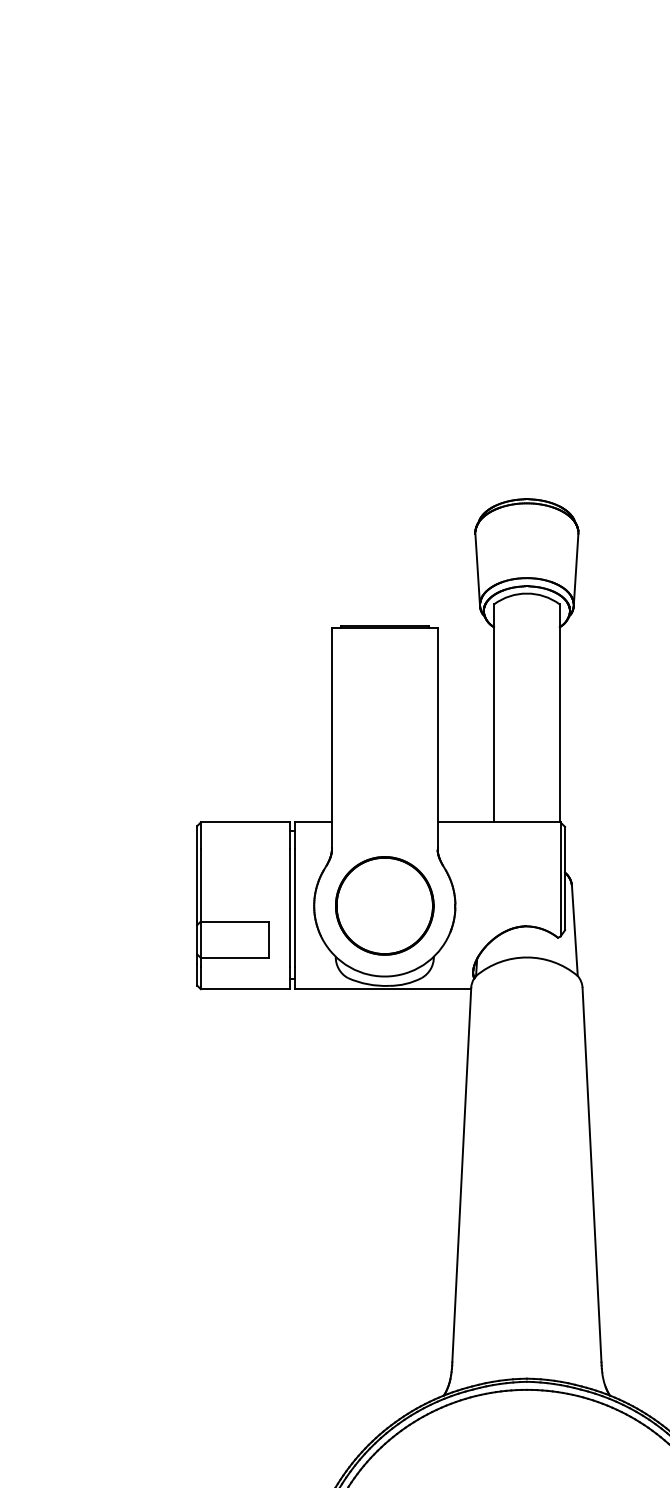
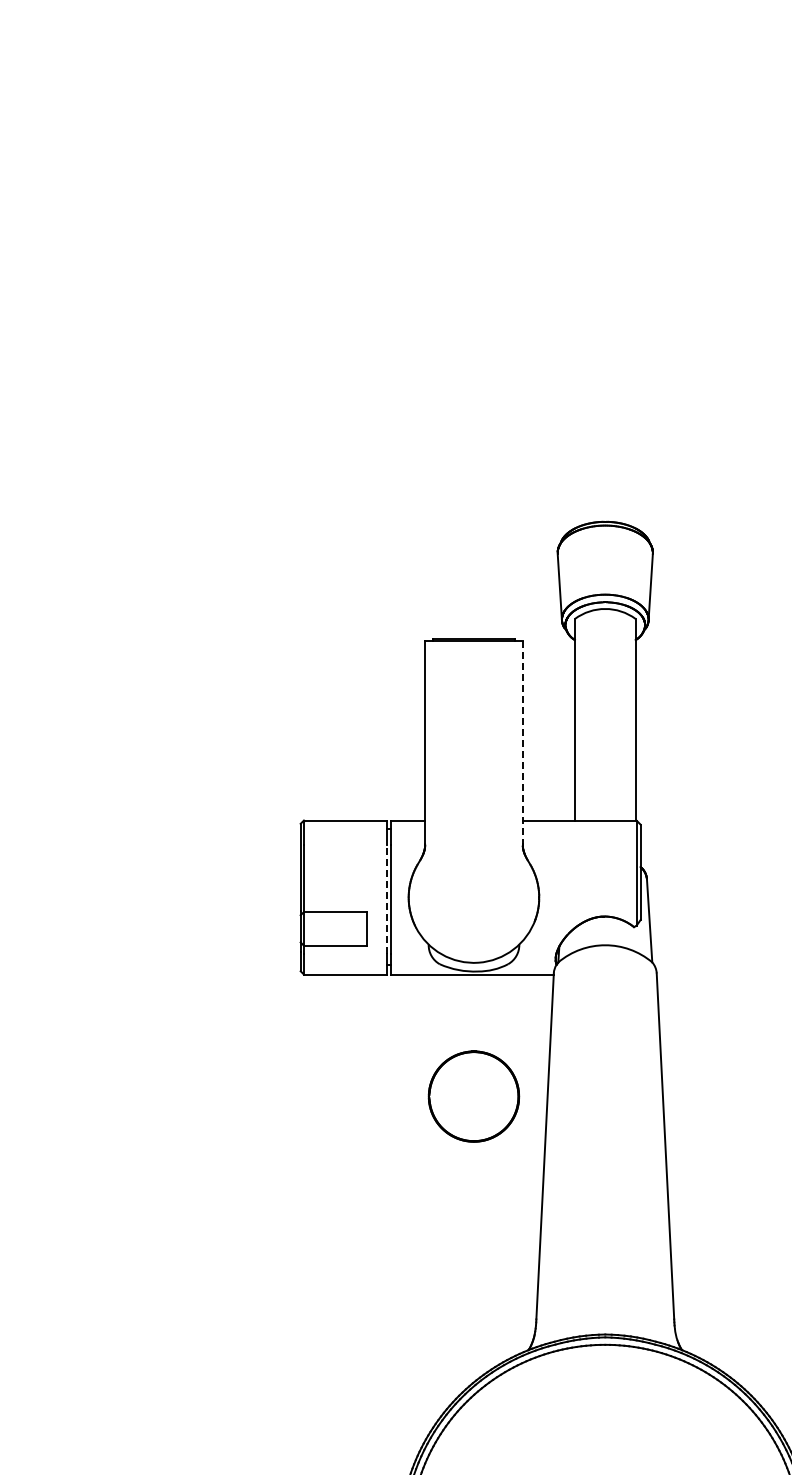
line: (437, 738) -> (522, 742), solid -> dashed
part: (384, 905) -> (473, 1096), moved
line: (290, 907) -> (386, 899), solid -> dashed

